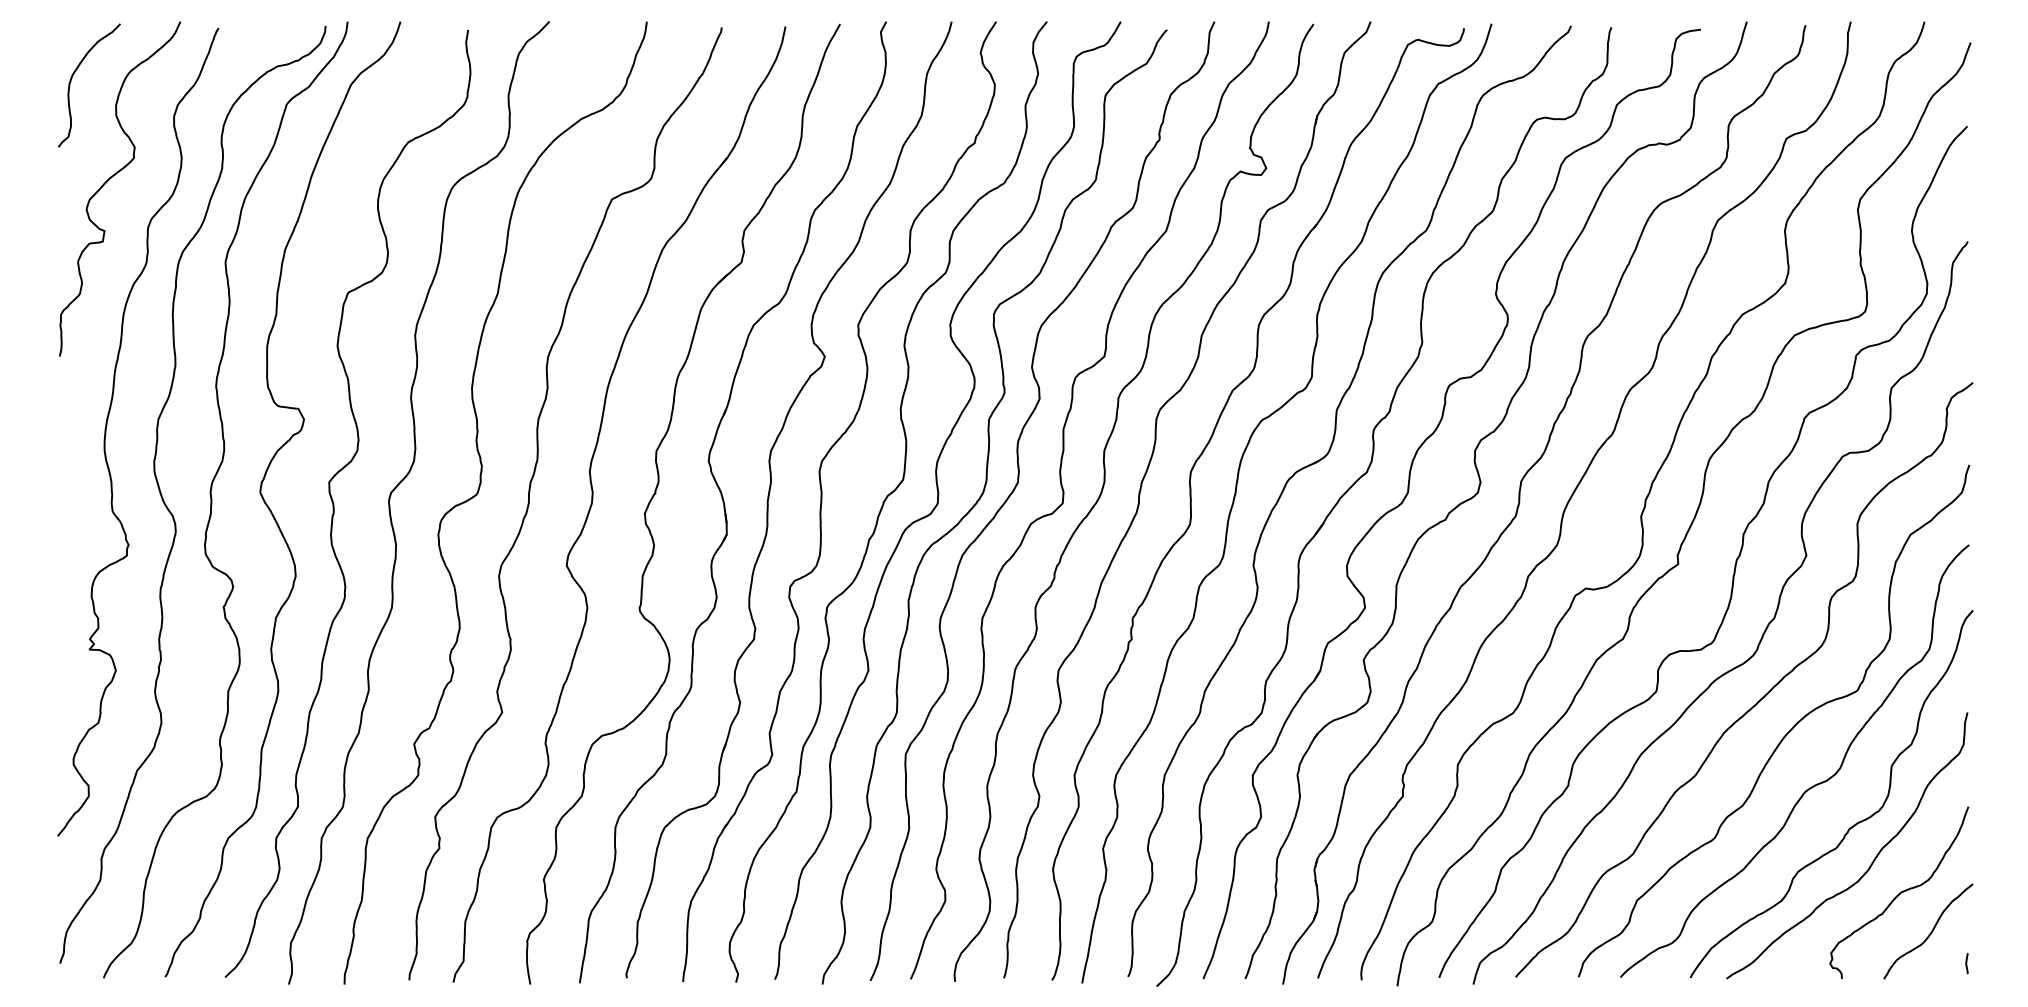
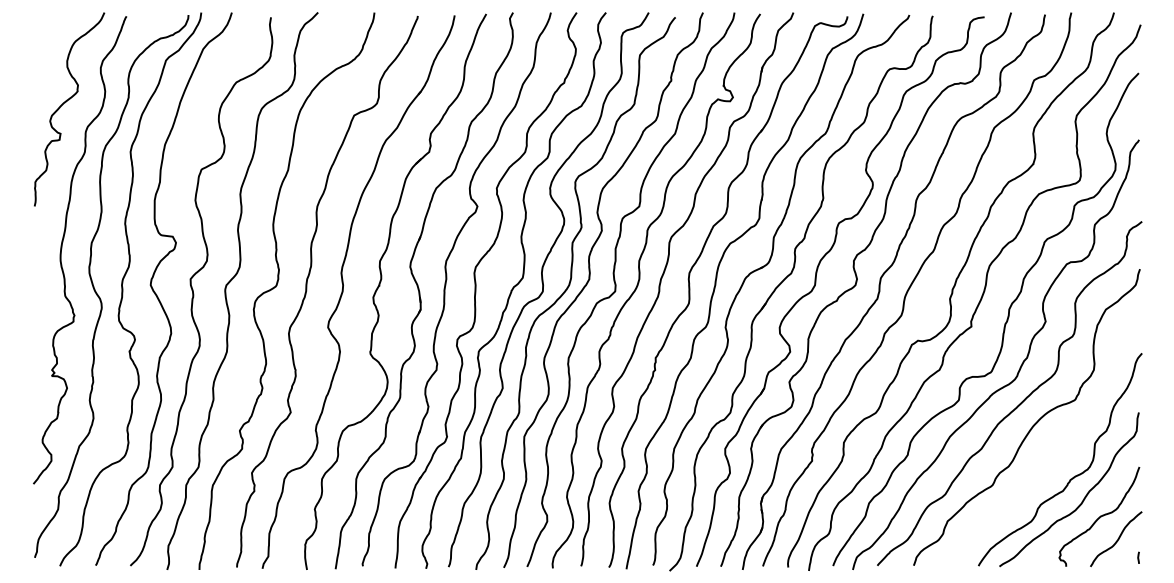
curve: (73, 78) -> (42, 45), removed
curve: (1806, 788) -> (1045, 456), removed

